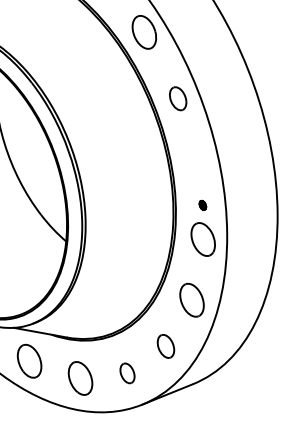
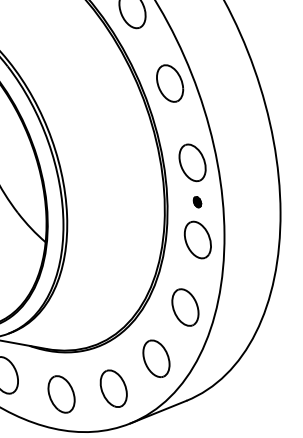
part: (177, 98) -> (169, 83), size x1.43
part: (198, 169) -> (192, 162), added
part: (165, 346) -> (155, 358), size x1.43
part: (127, 373) -> (113, 388), size x1.67

